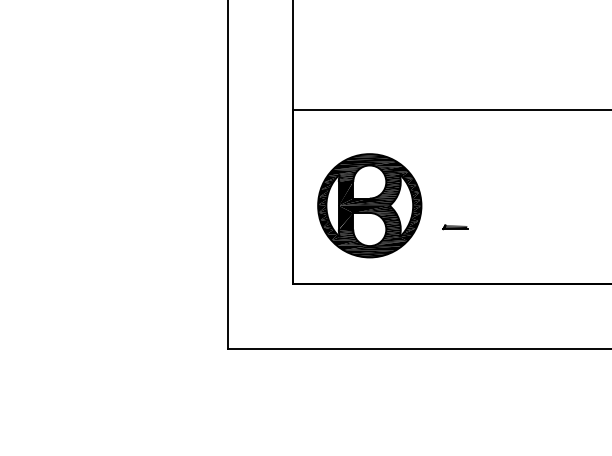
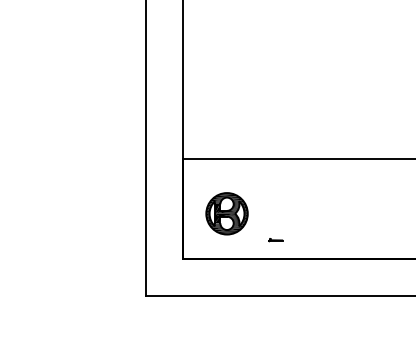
part: (368, 205) -> (226, 213), size x0.7
part: (454, 228) -> (275, 240), moved

